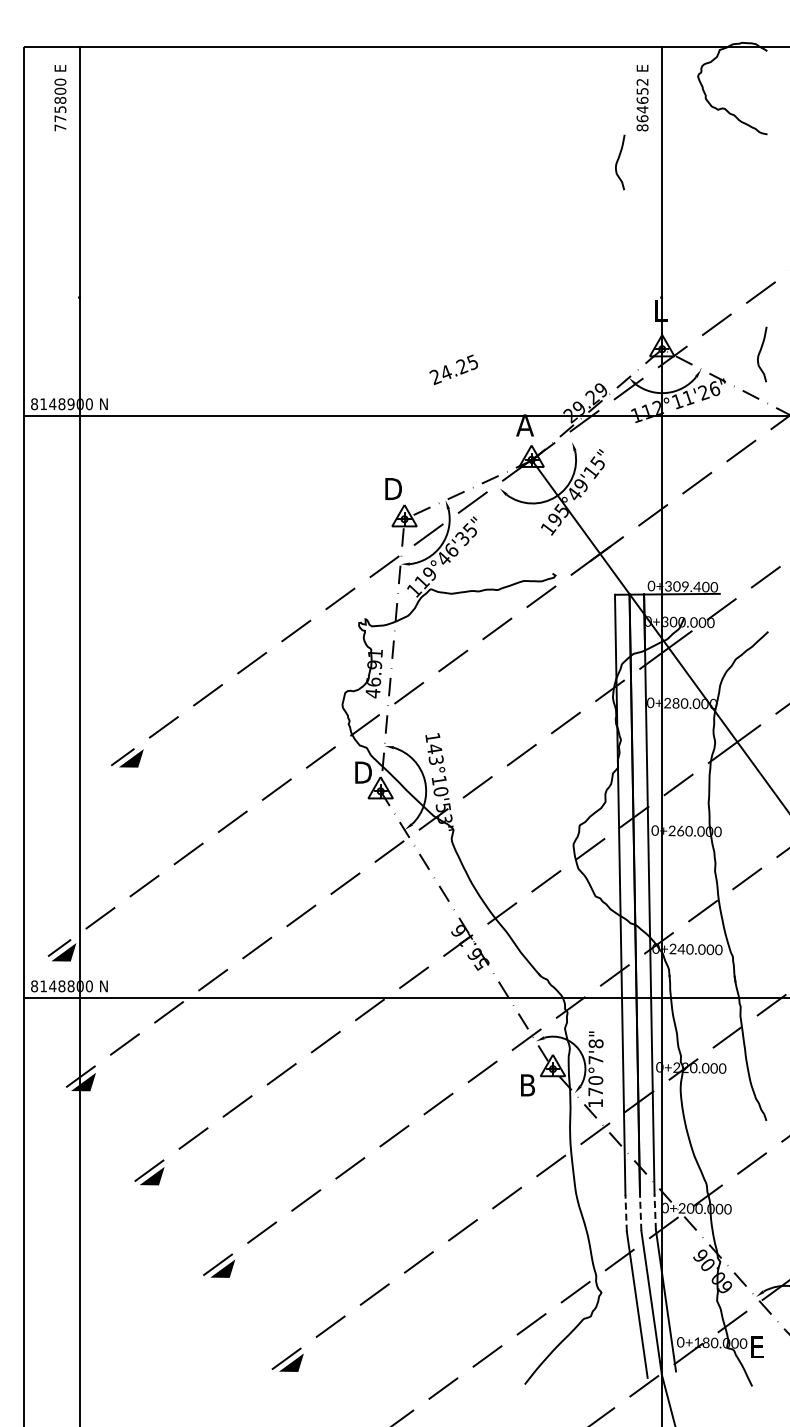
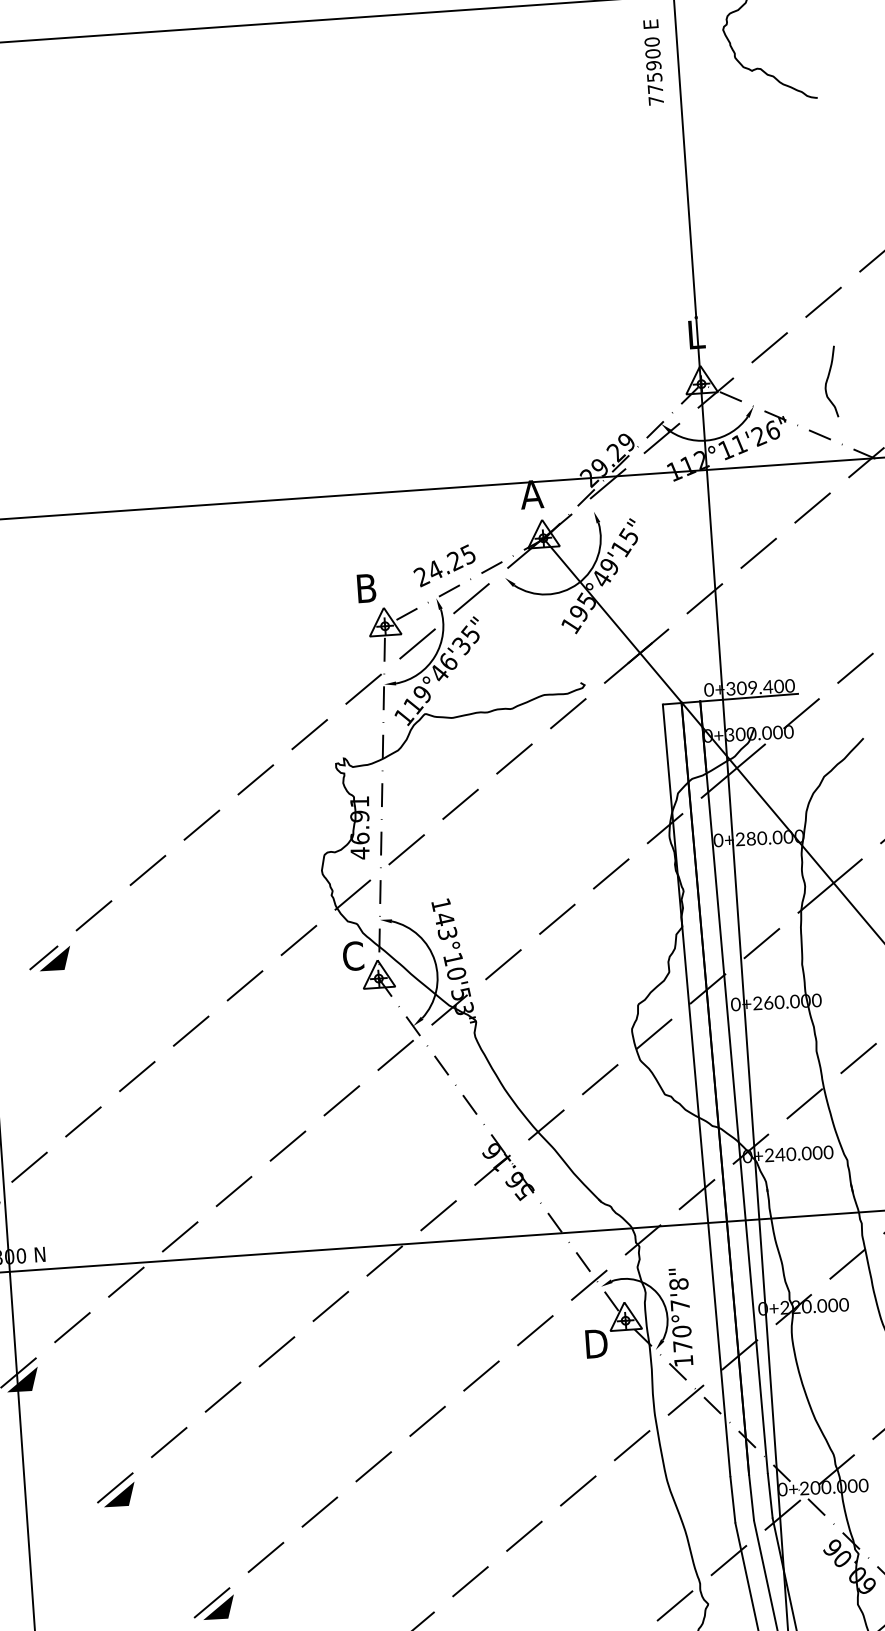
text: (642, 104) -> (654, 70), 864652 -> 775900
curve: (618, 161) -> (628, 146), removed
text: (453, 369) -> (444, 565), moved
text: (394, 488) -> (369, 587), D -> B
text: (362, 772) -> (353, 956), D -> C
text: (530, 1085) -> (598, 1343), B -> D
line: (626, 1212) -> (733, 1498), dashed -> solid
line: (640, 1212) -> (751, 1497), dashed -> solid
line: (655, 1212) -> (770, 1496), dashed -> solid

